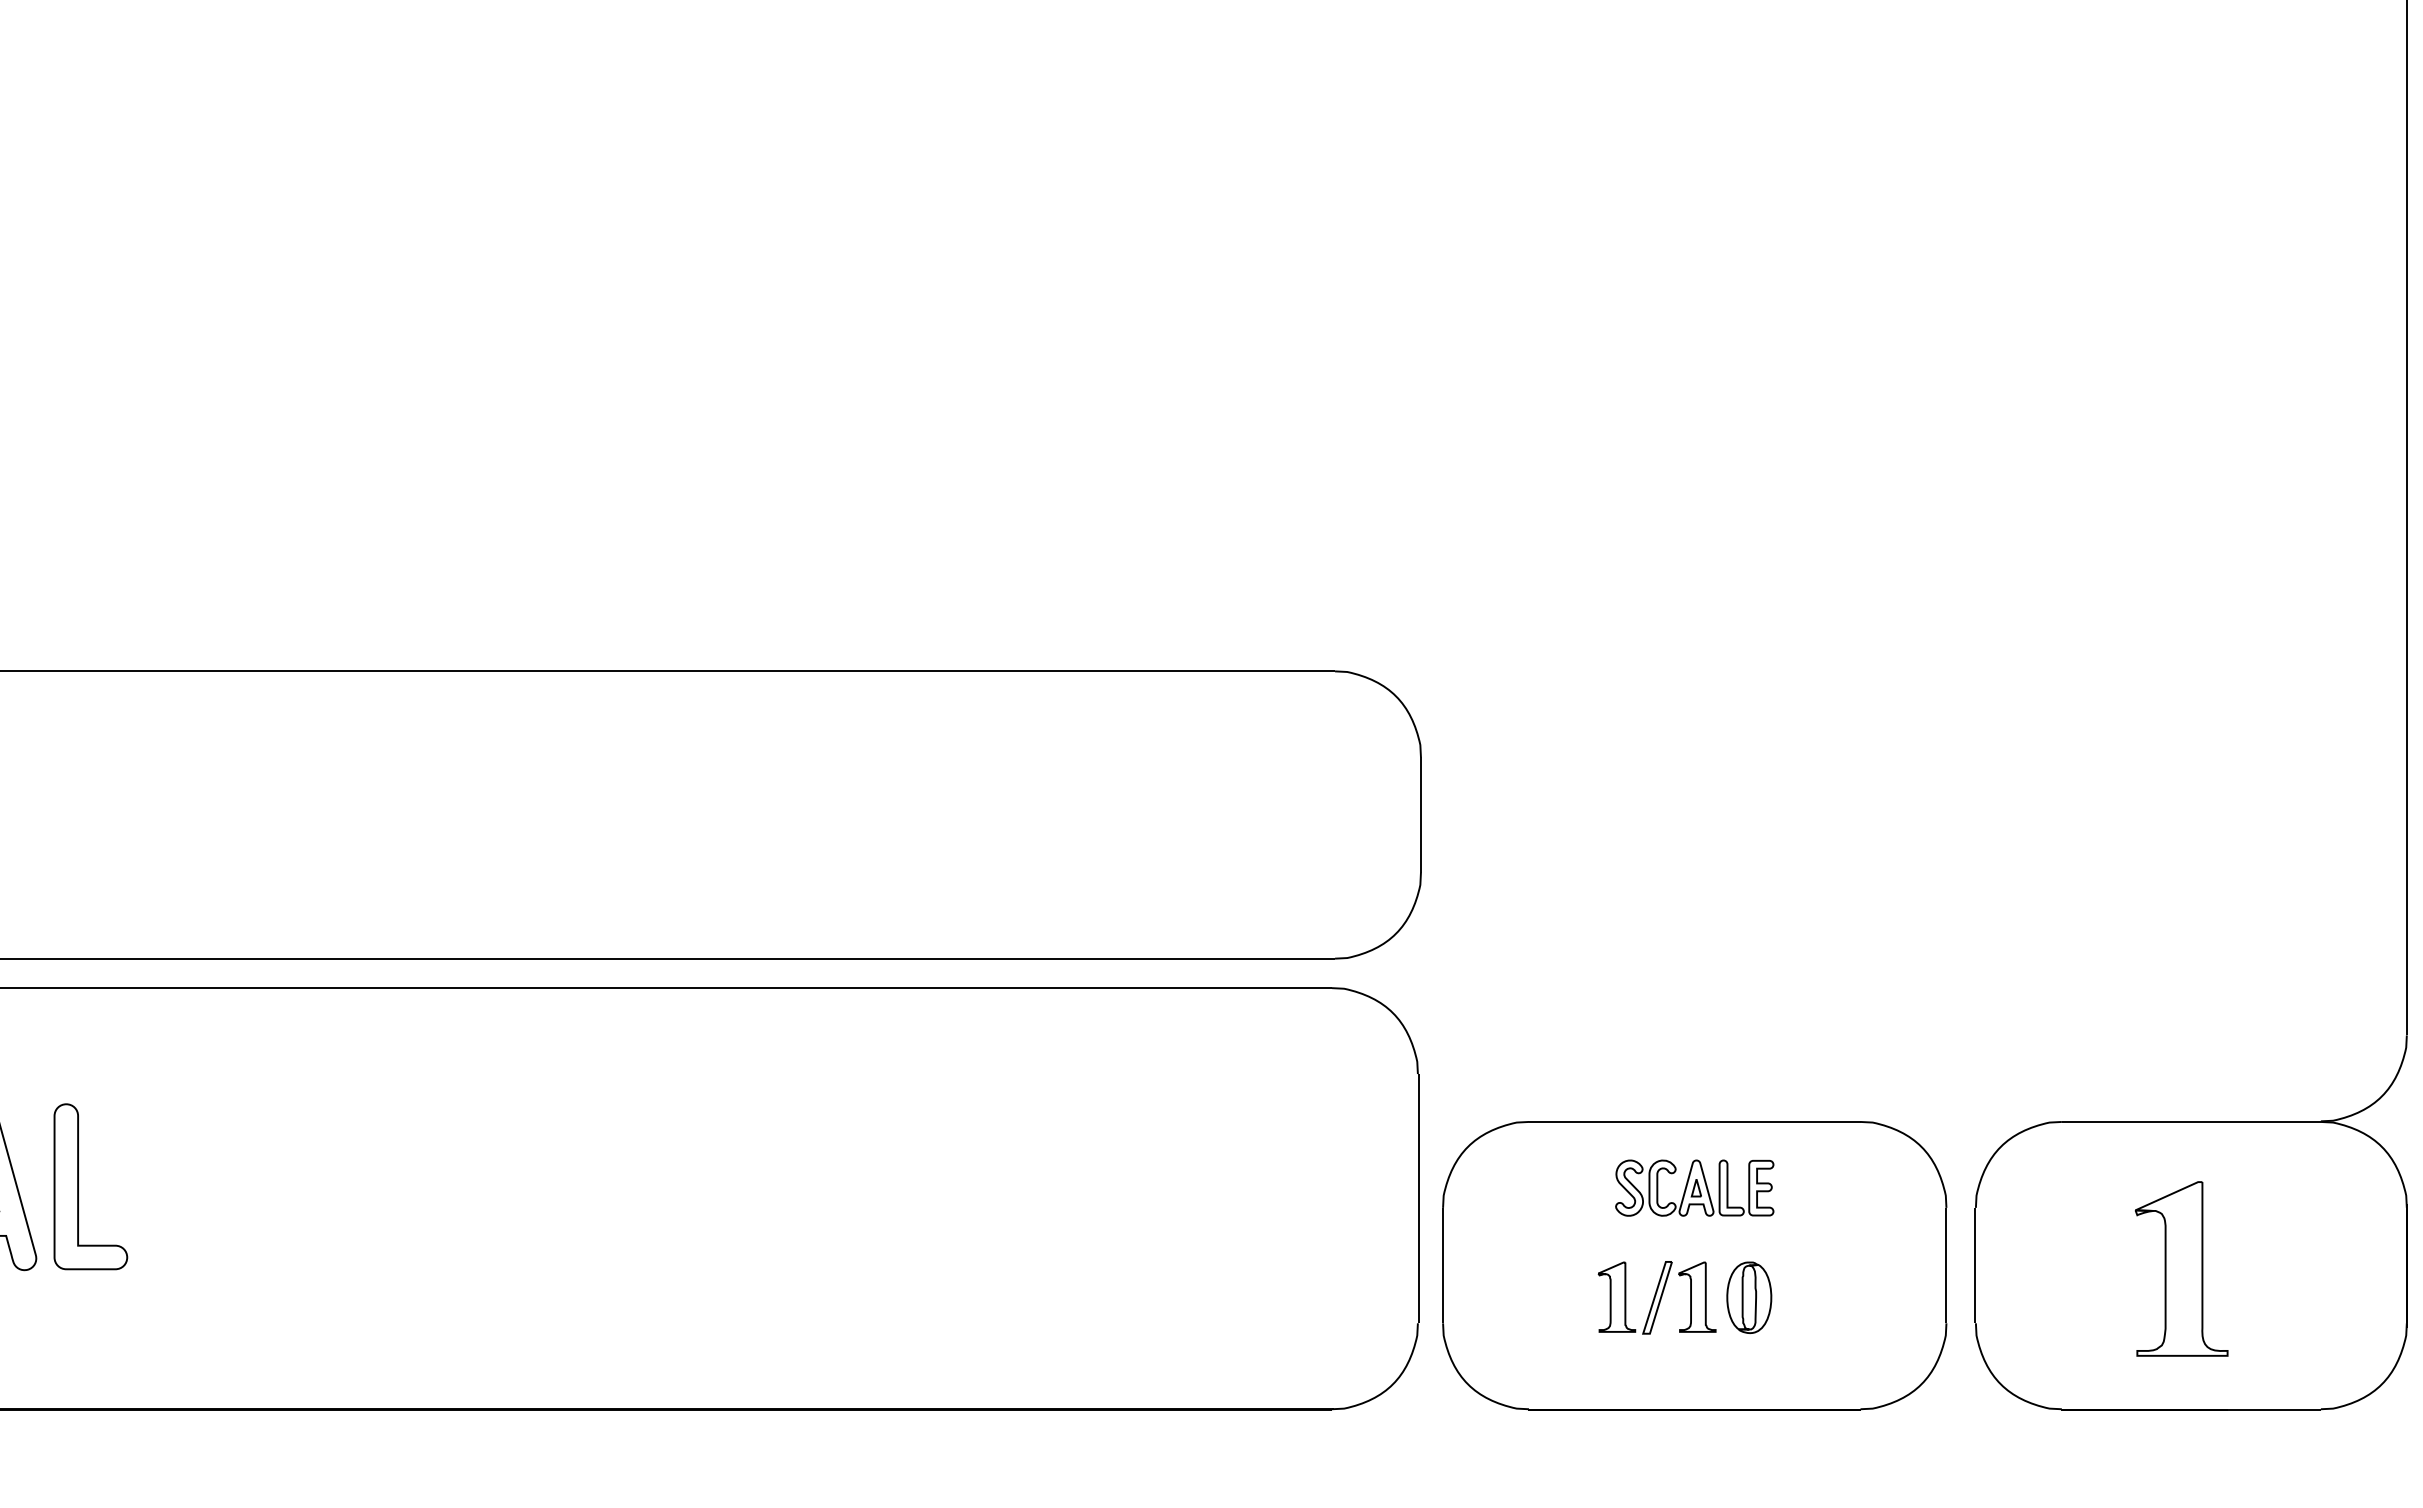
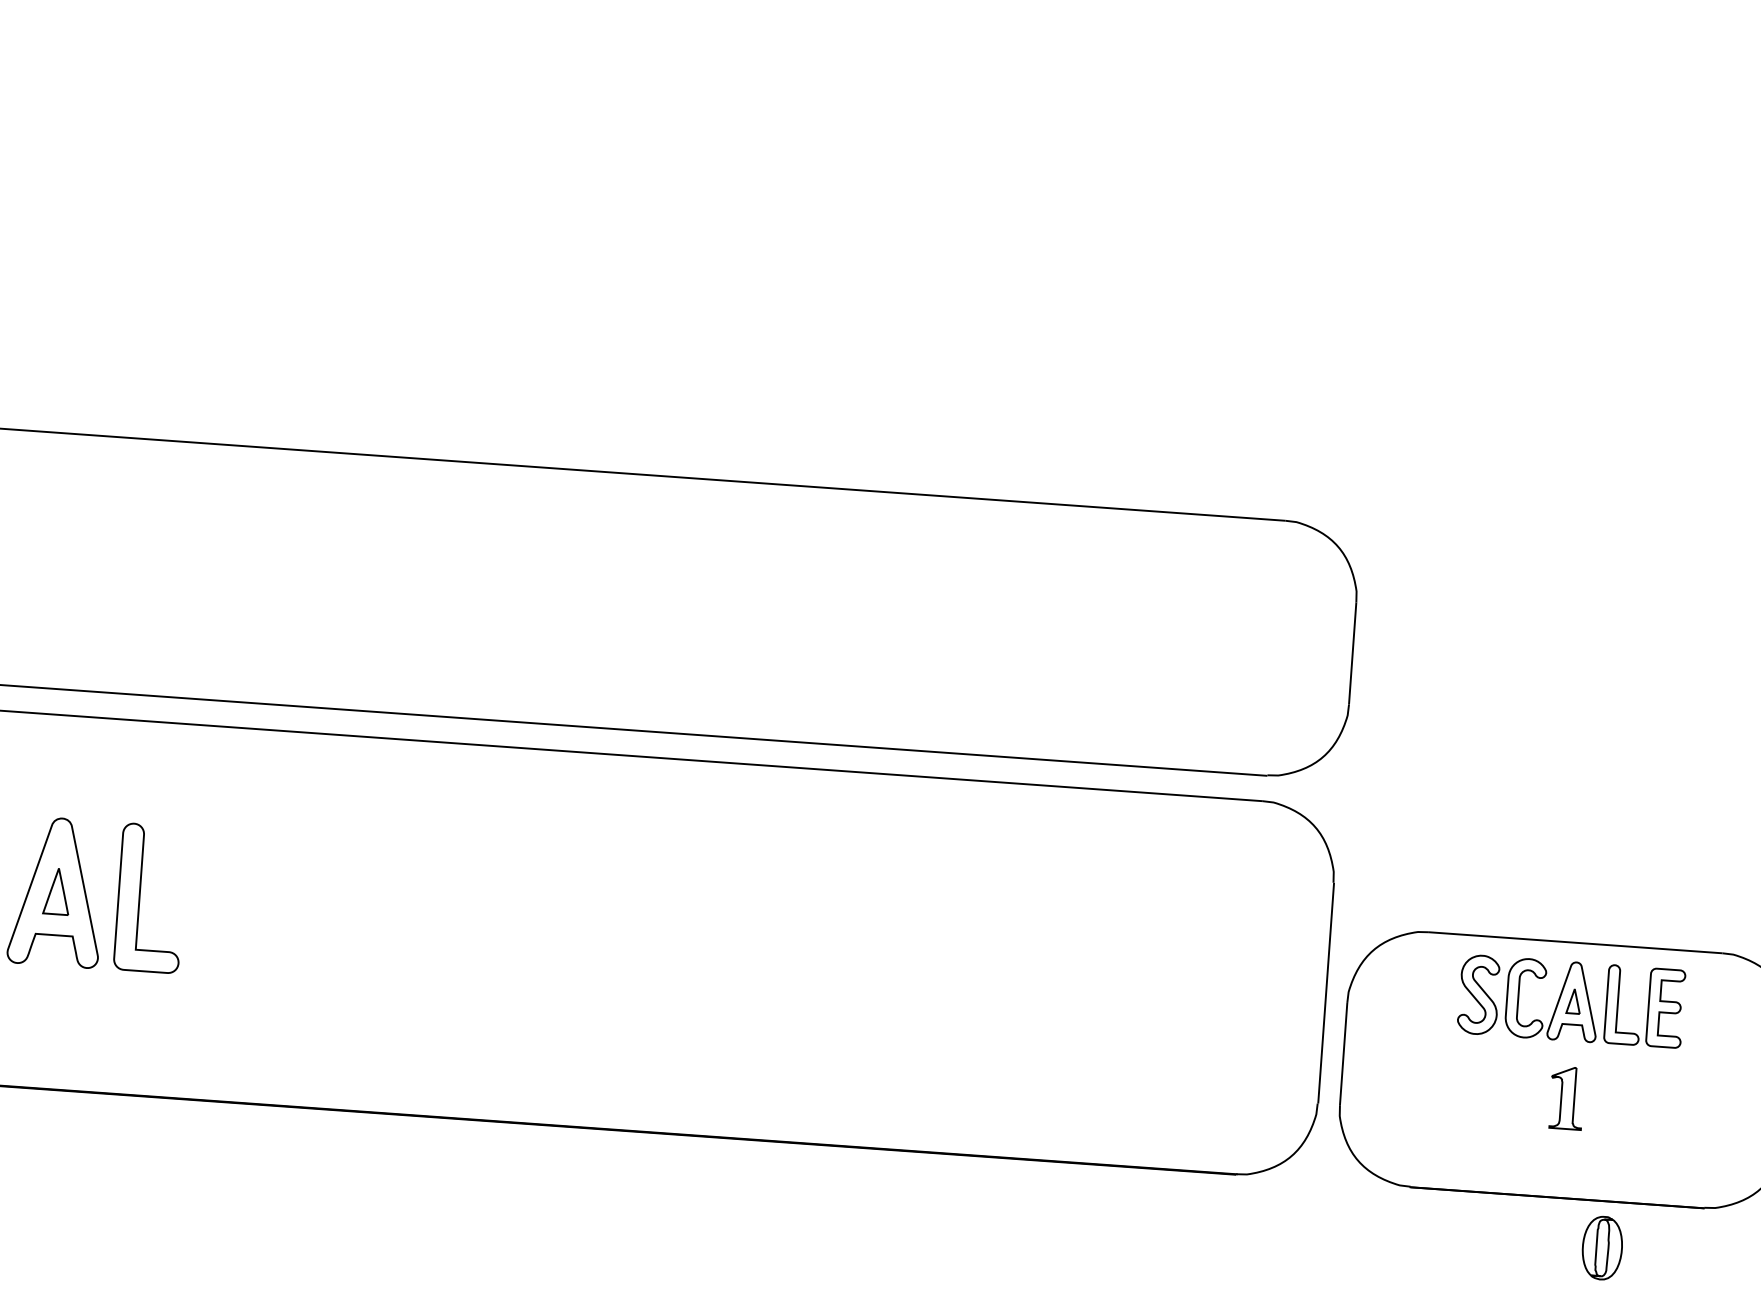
part: (1694, 1187) -> (1571, 1000), size x1.6
part: (1626, 1297) -> (1504, 1093), removed
part: (1749, 1297) -> (1602, 1247), moved

